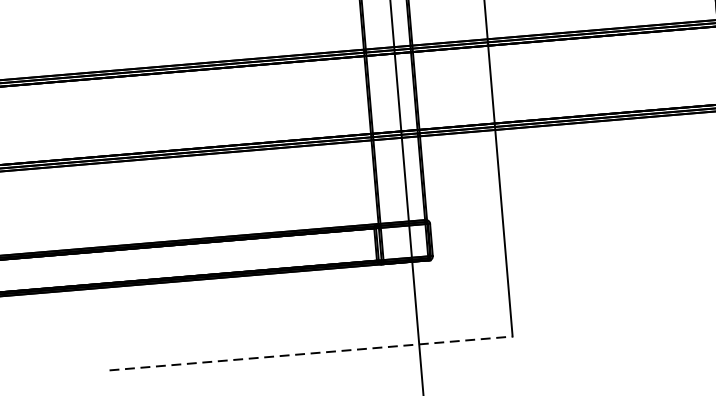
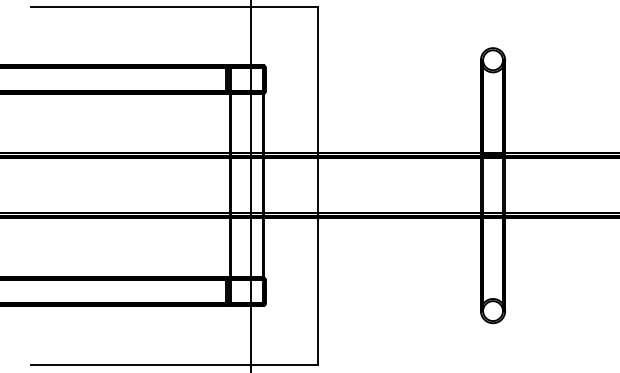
line: (311, 352) -> (174, 364), dashed -> solid

